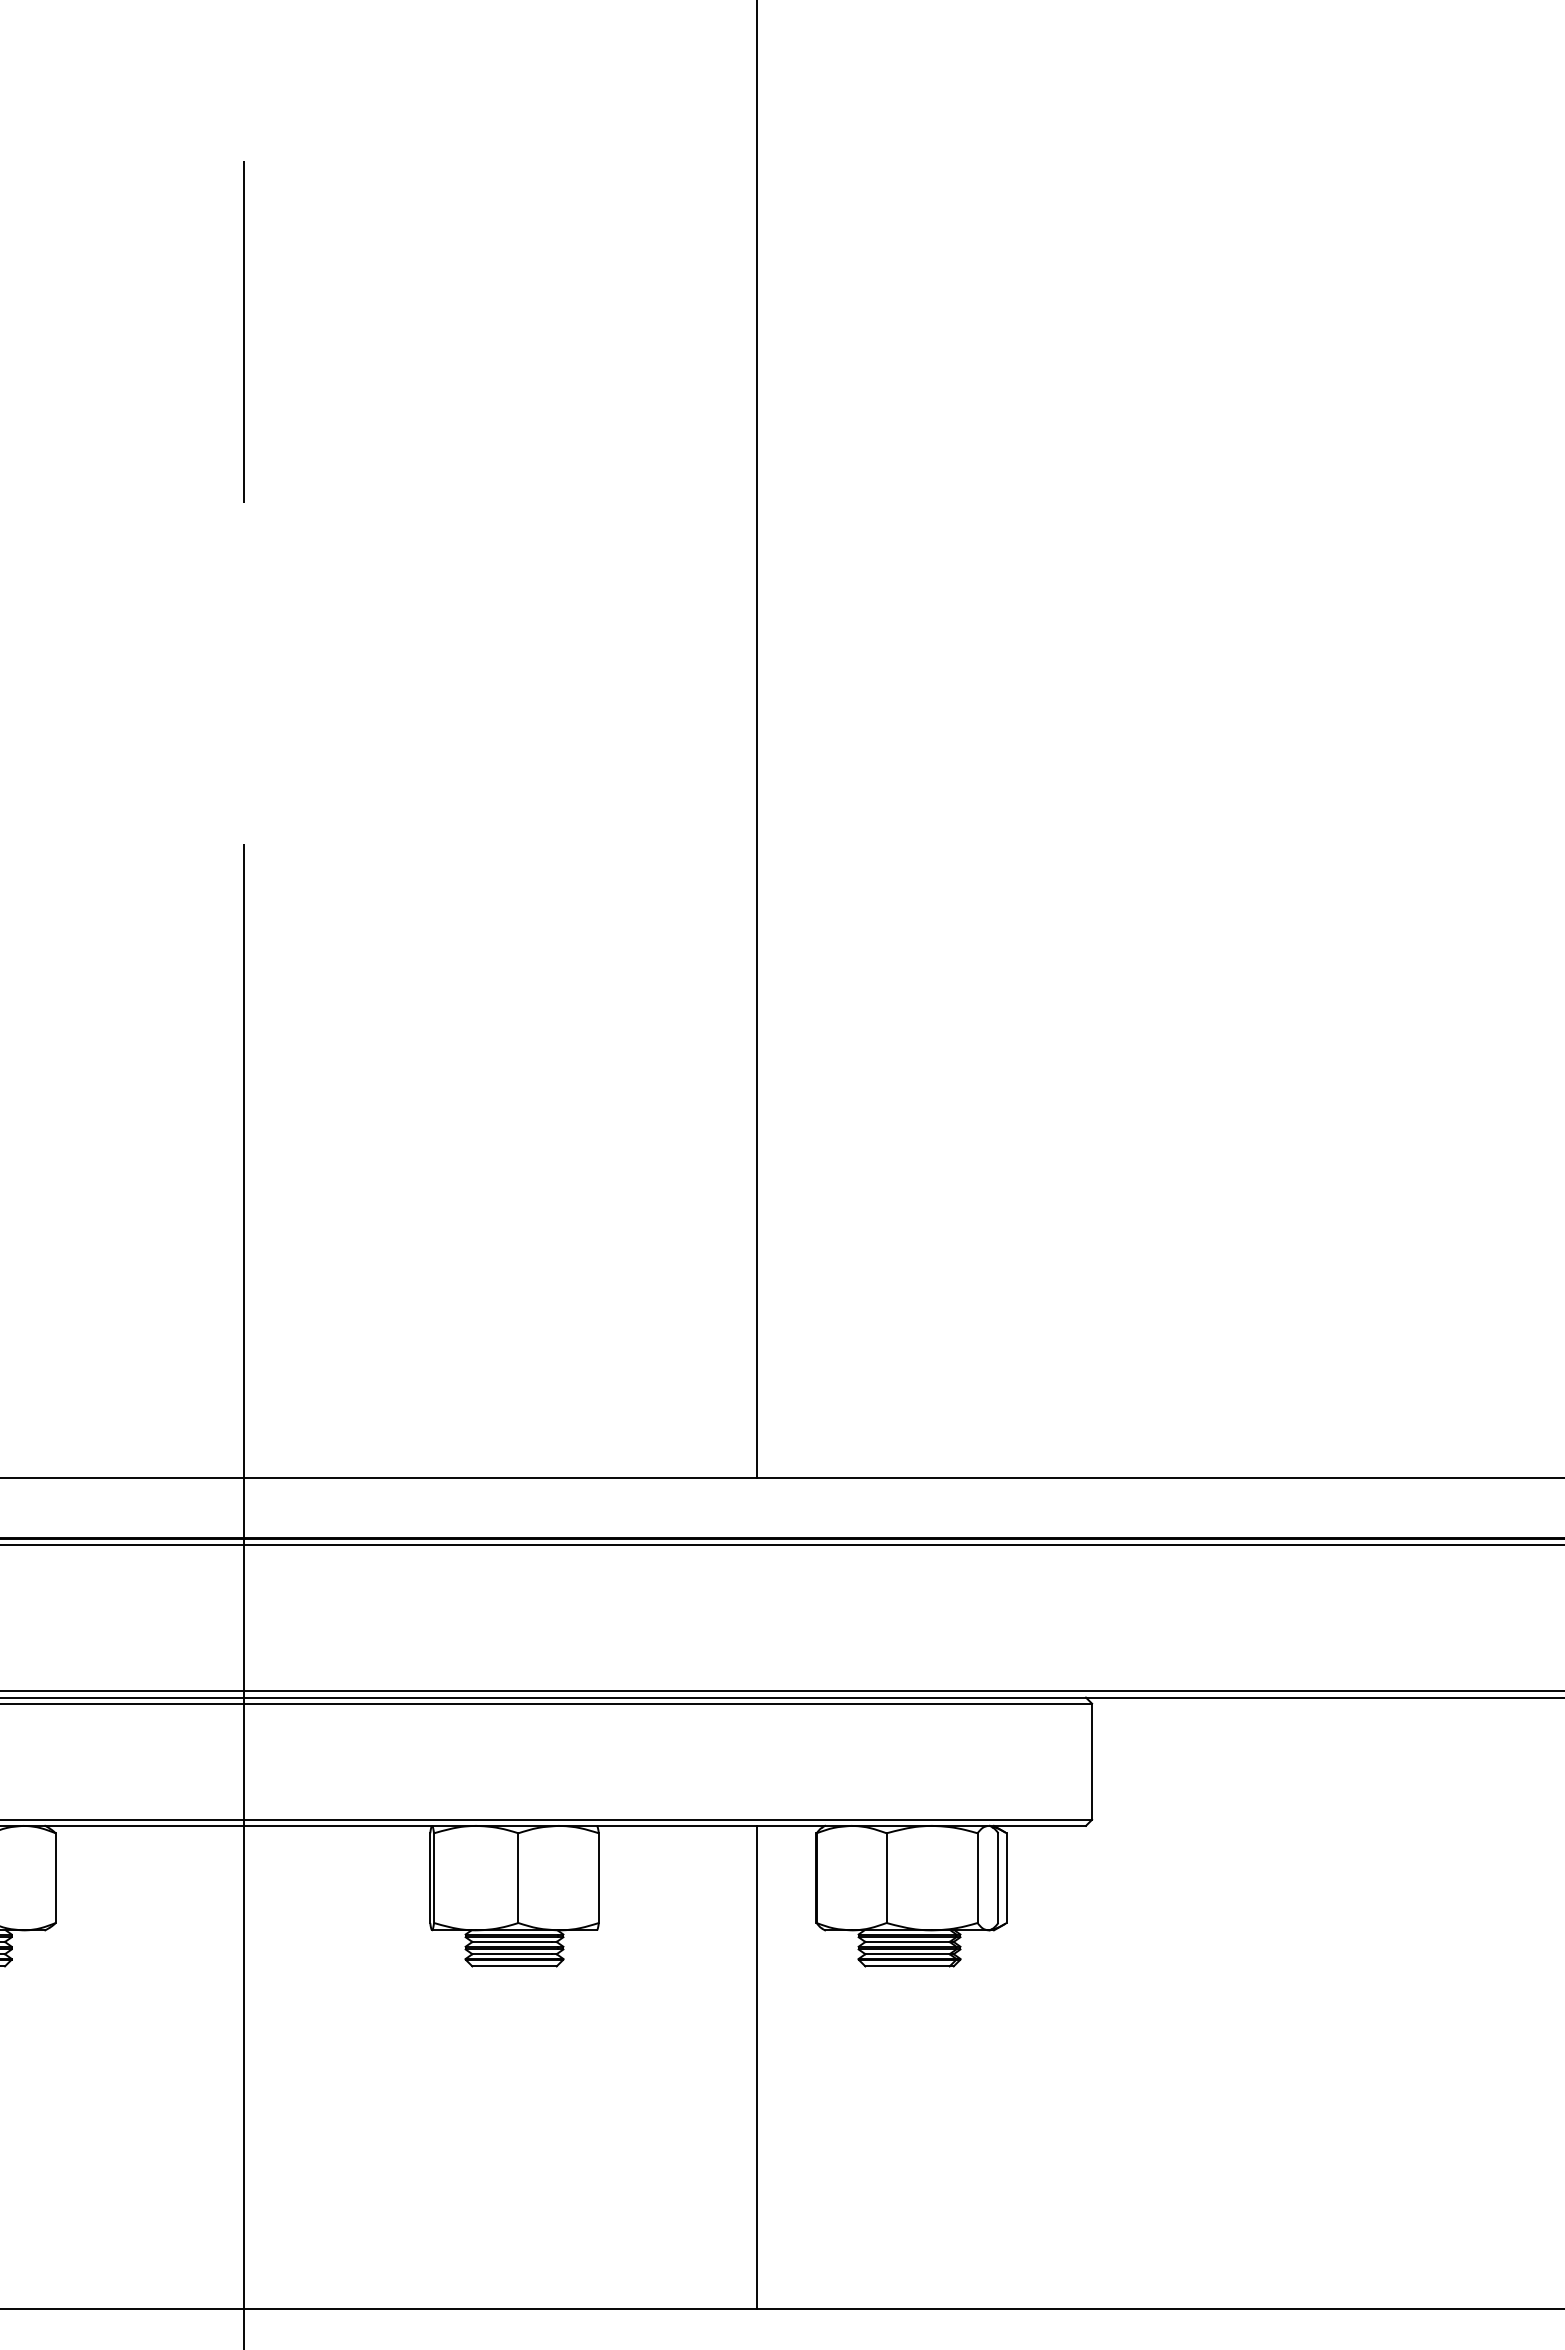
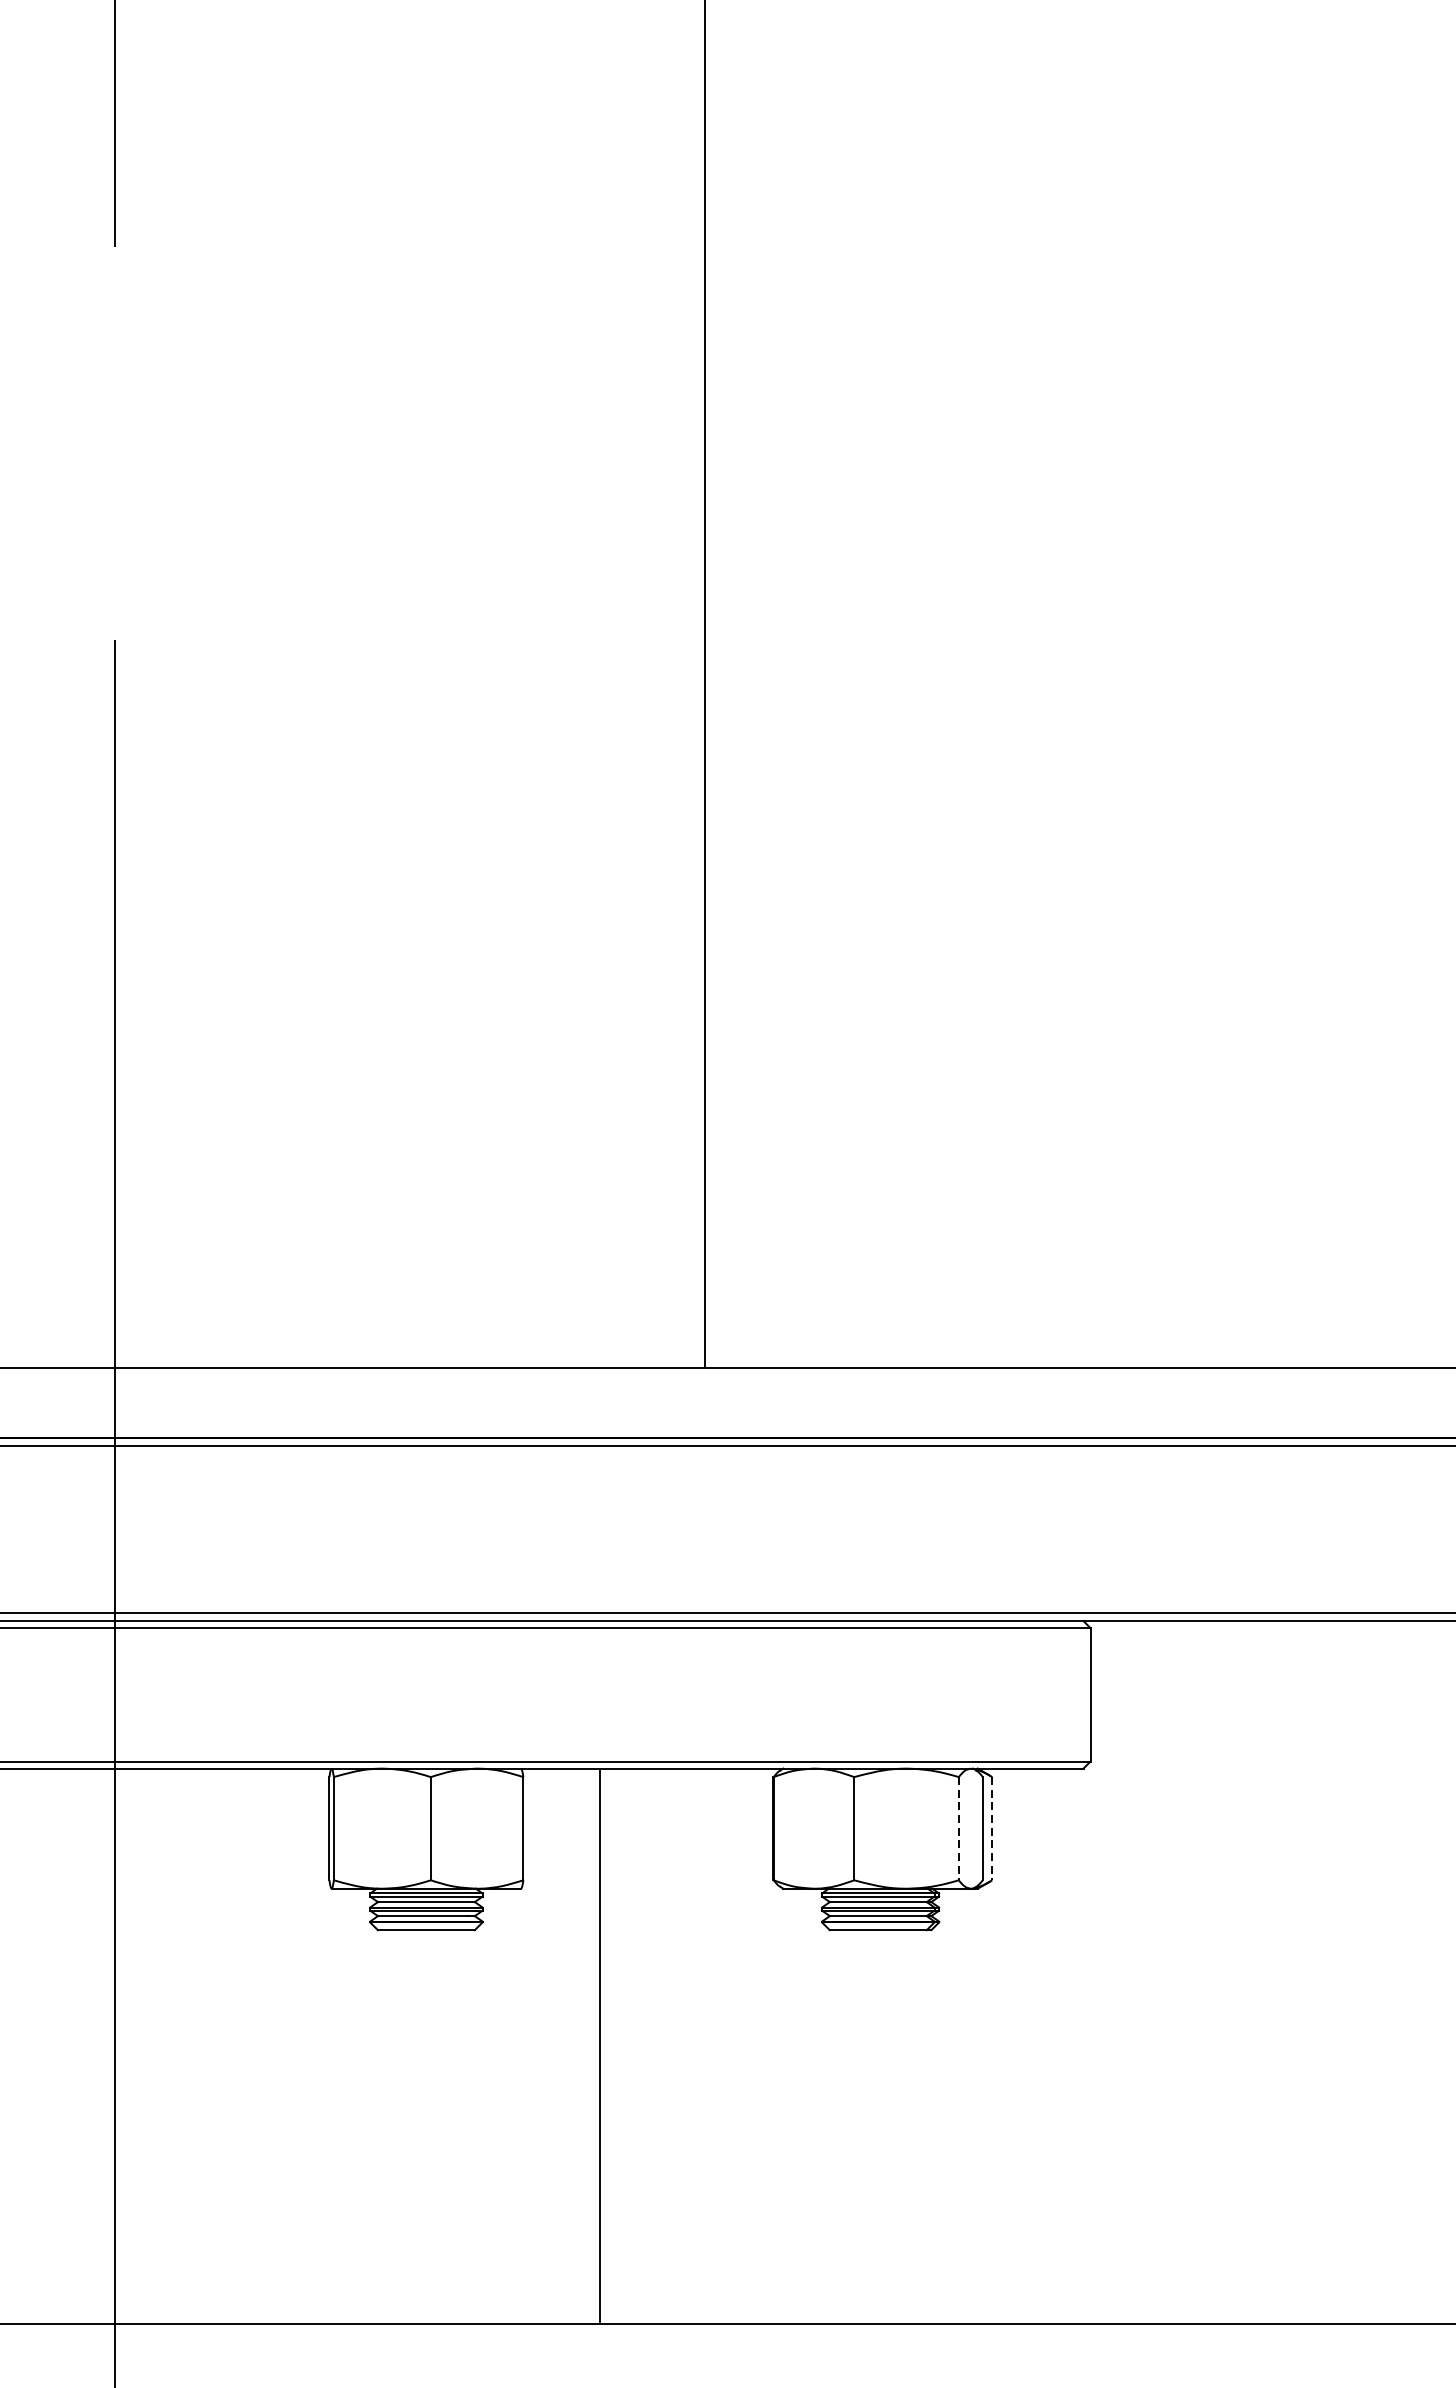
line: (977, 1878) -> (958, 1829), solid -> dashed
line: (1006, 1878) -> (992, 1829), solid -> dashed
line: (756, 2066) -> (599, 2045), moved

